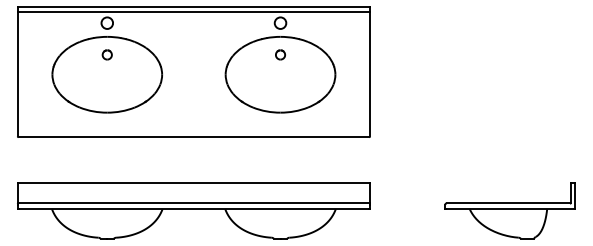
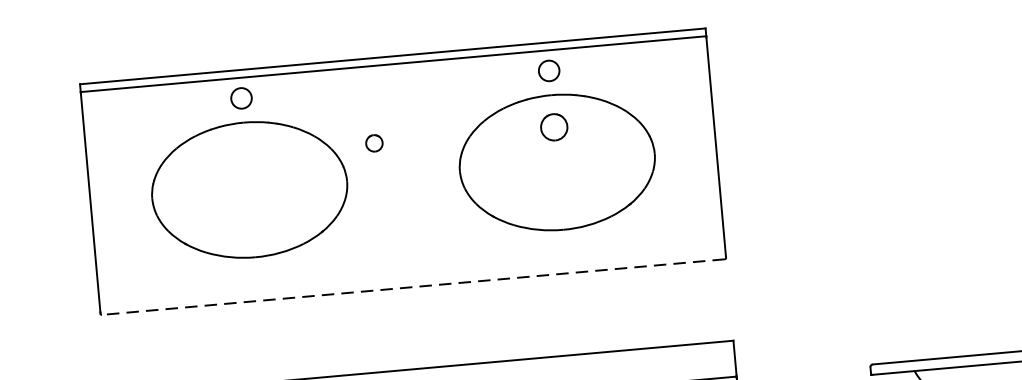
part: (106, 54) -> (372, 142), moved
part: (280, 54) -> (554, 126), size x1.6
line: (193, 137) -> (412, 287), solid -> dashed

